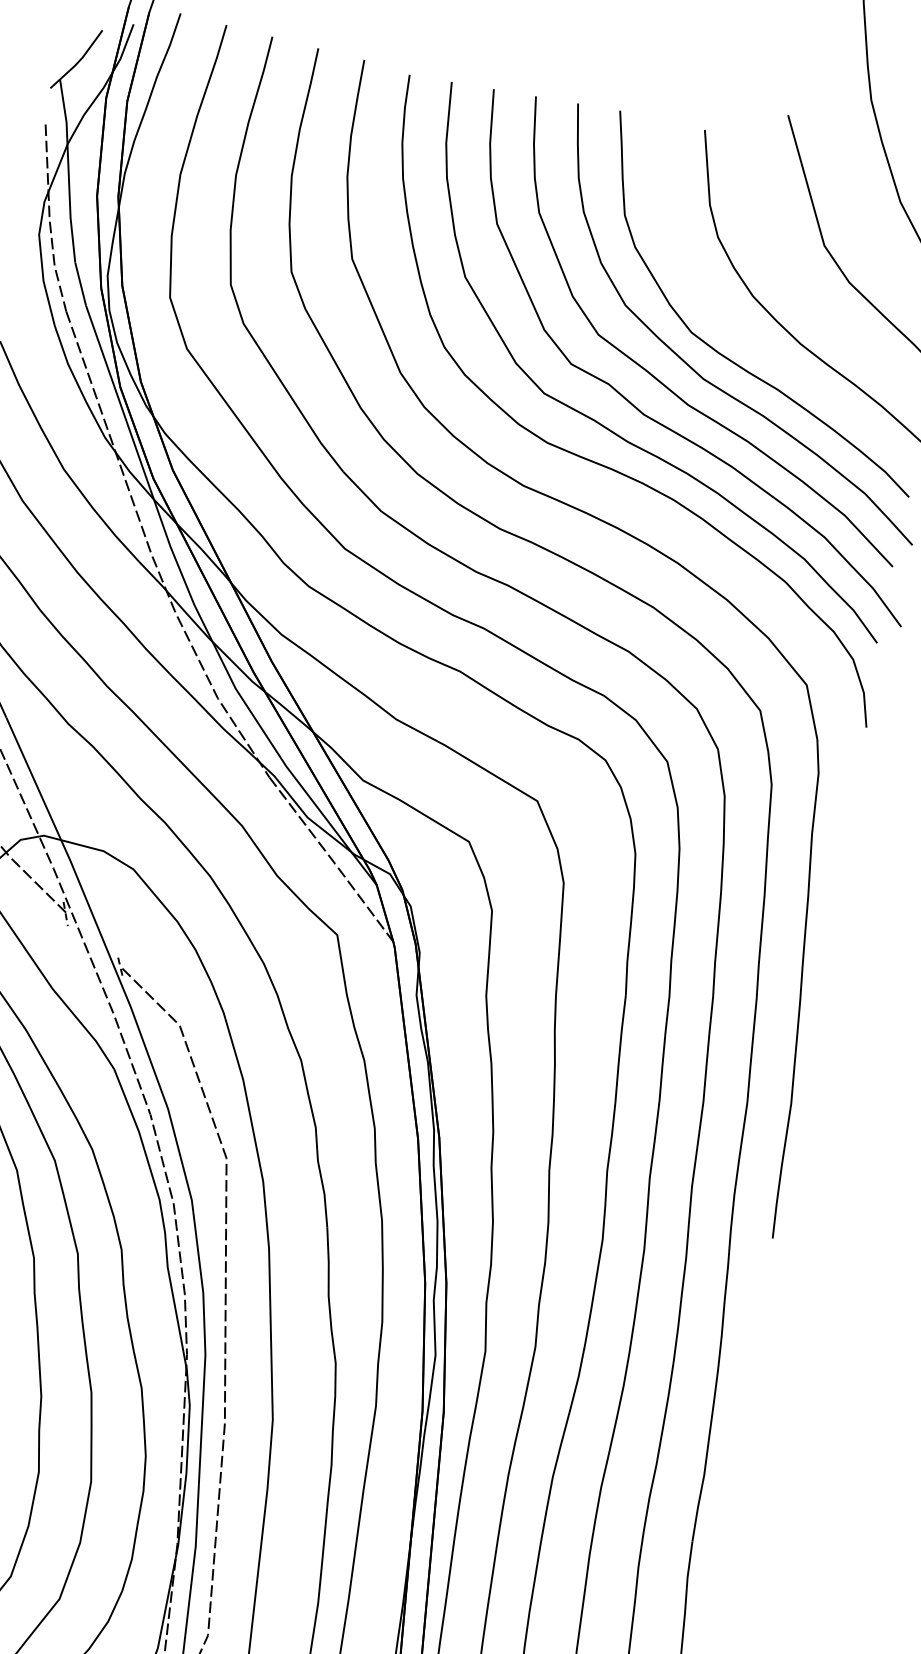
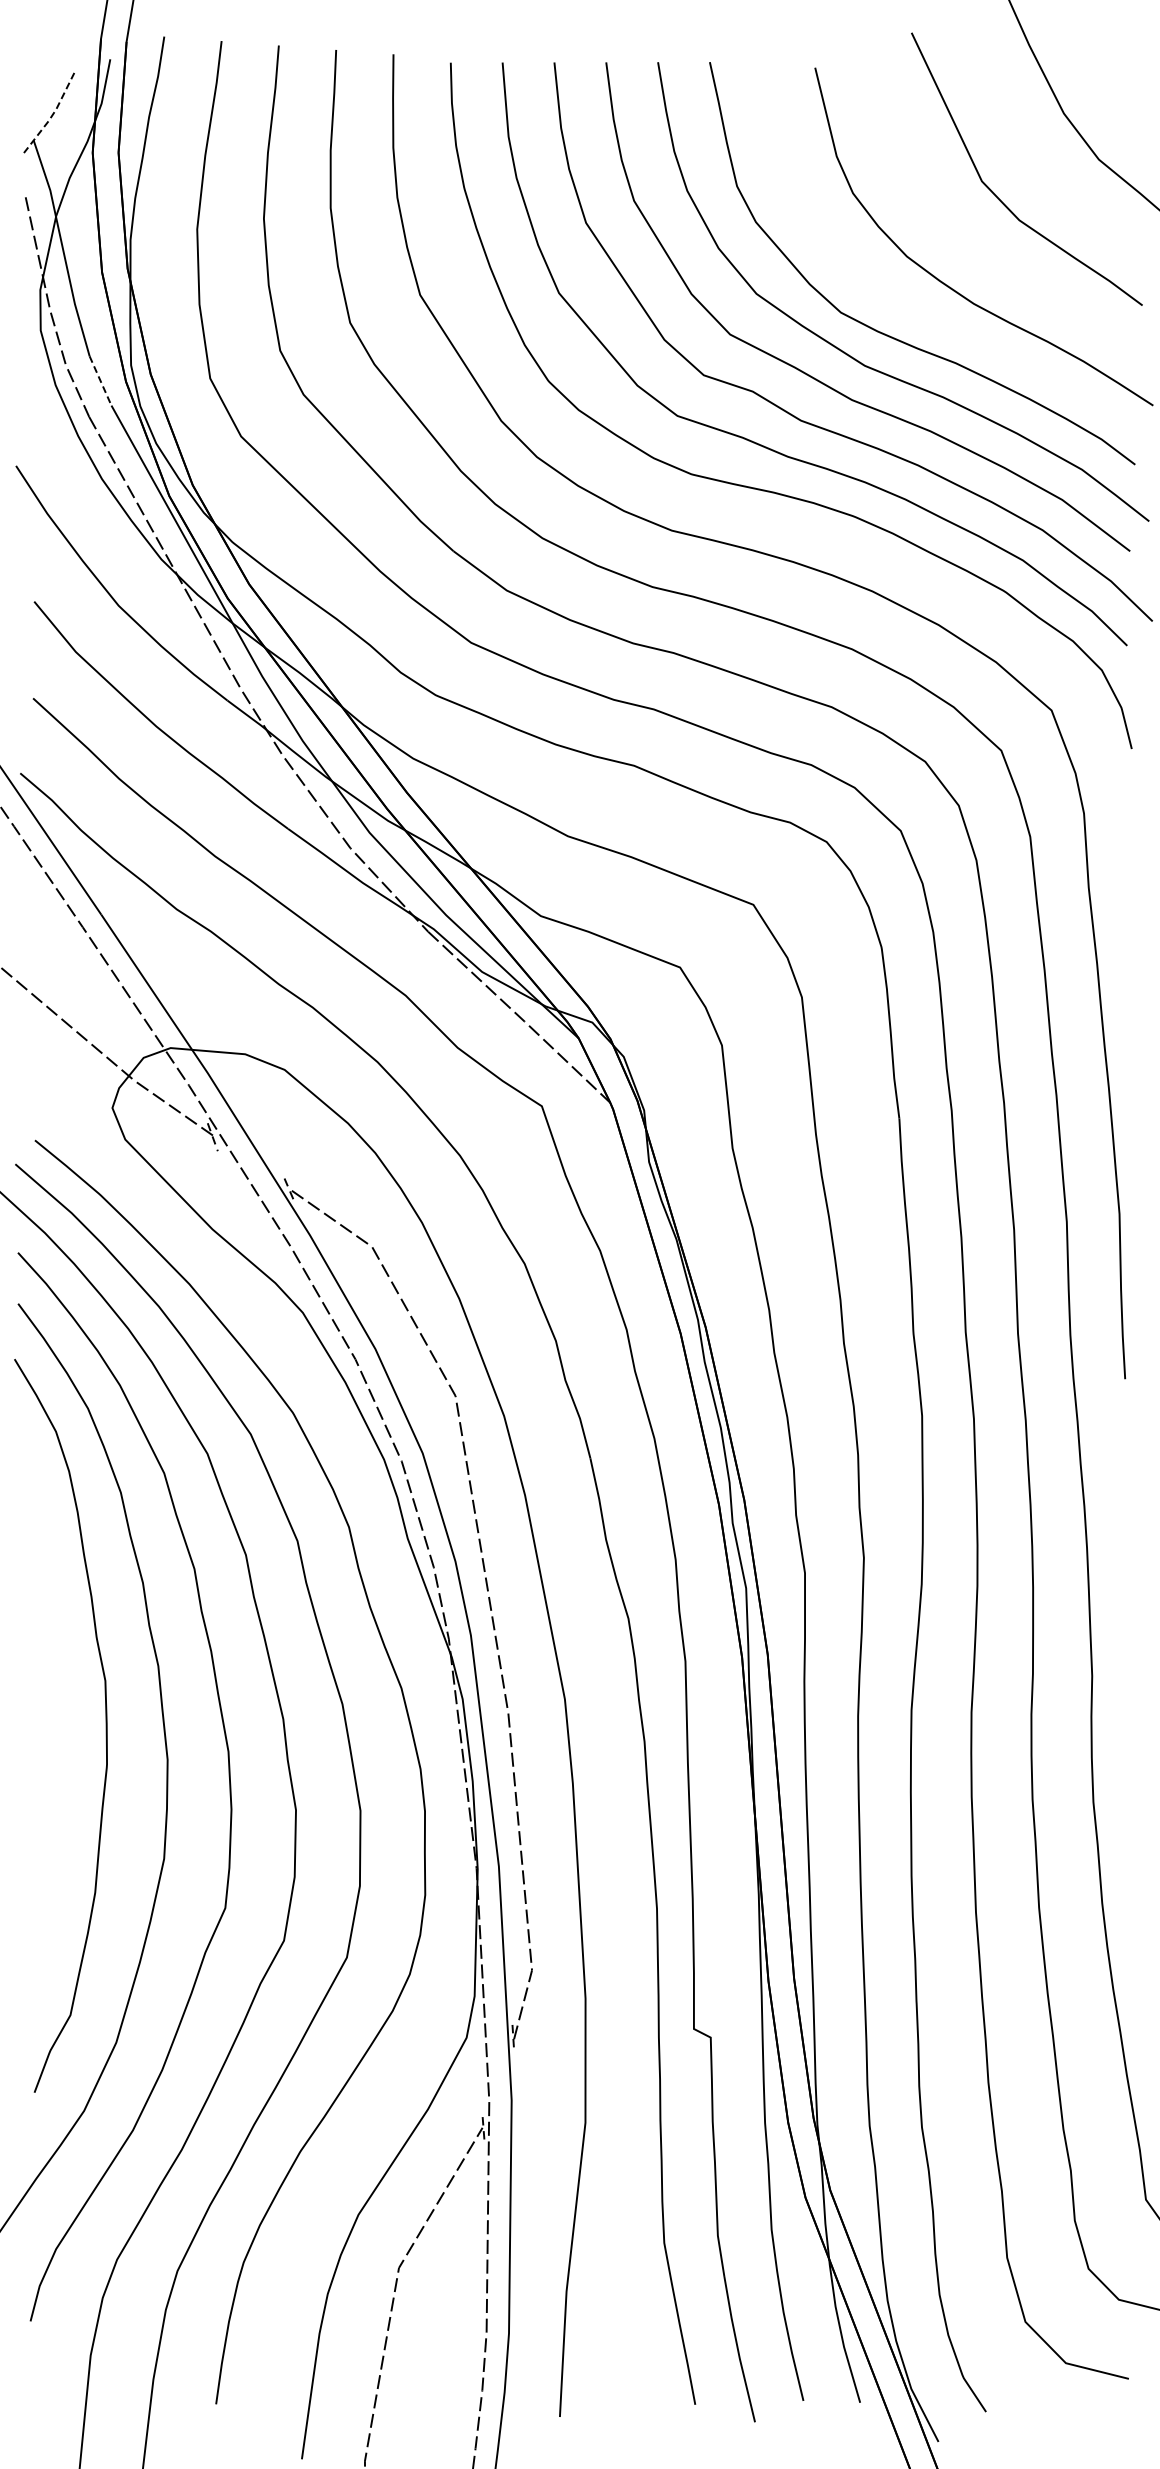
line: (78, 61) -> (52, 115), solid -> dashed
line: (80, 283) -> (100, 380), solid -> dashed

